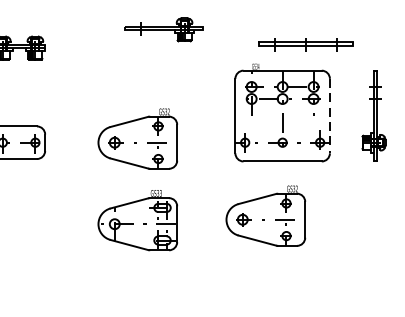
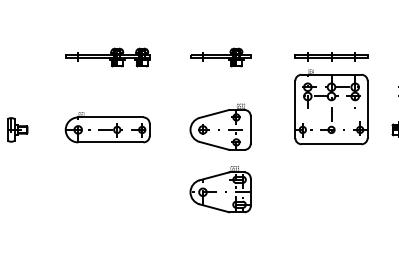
part: (163, 29) -> (220, 57), moved
part: (306, 44) -> (331, 56), moved
line: (329, 116) -> (367, 109), dashed -> solid
part: (265, 215) -> (318, 185), removed

